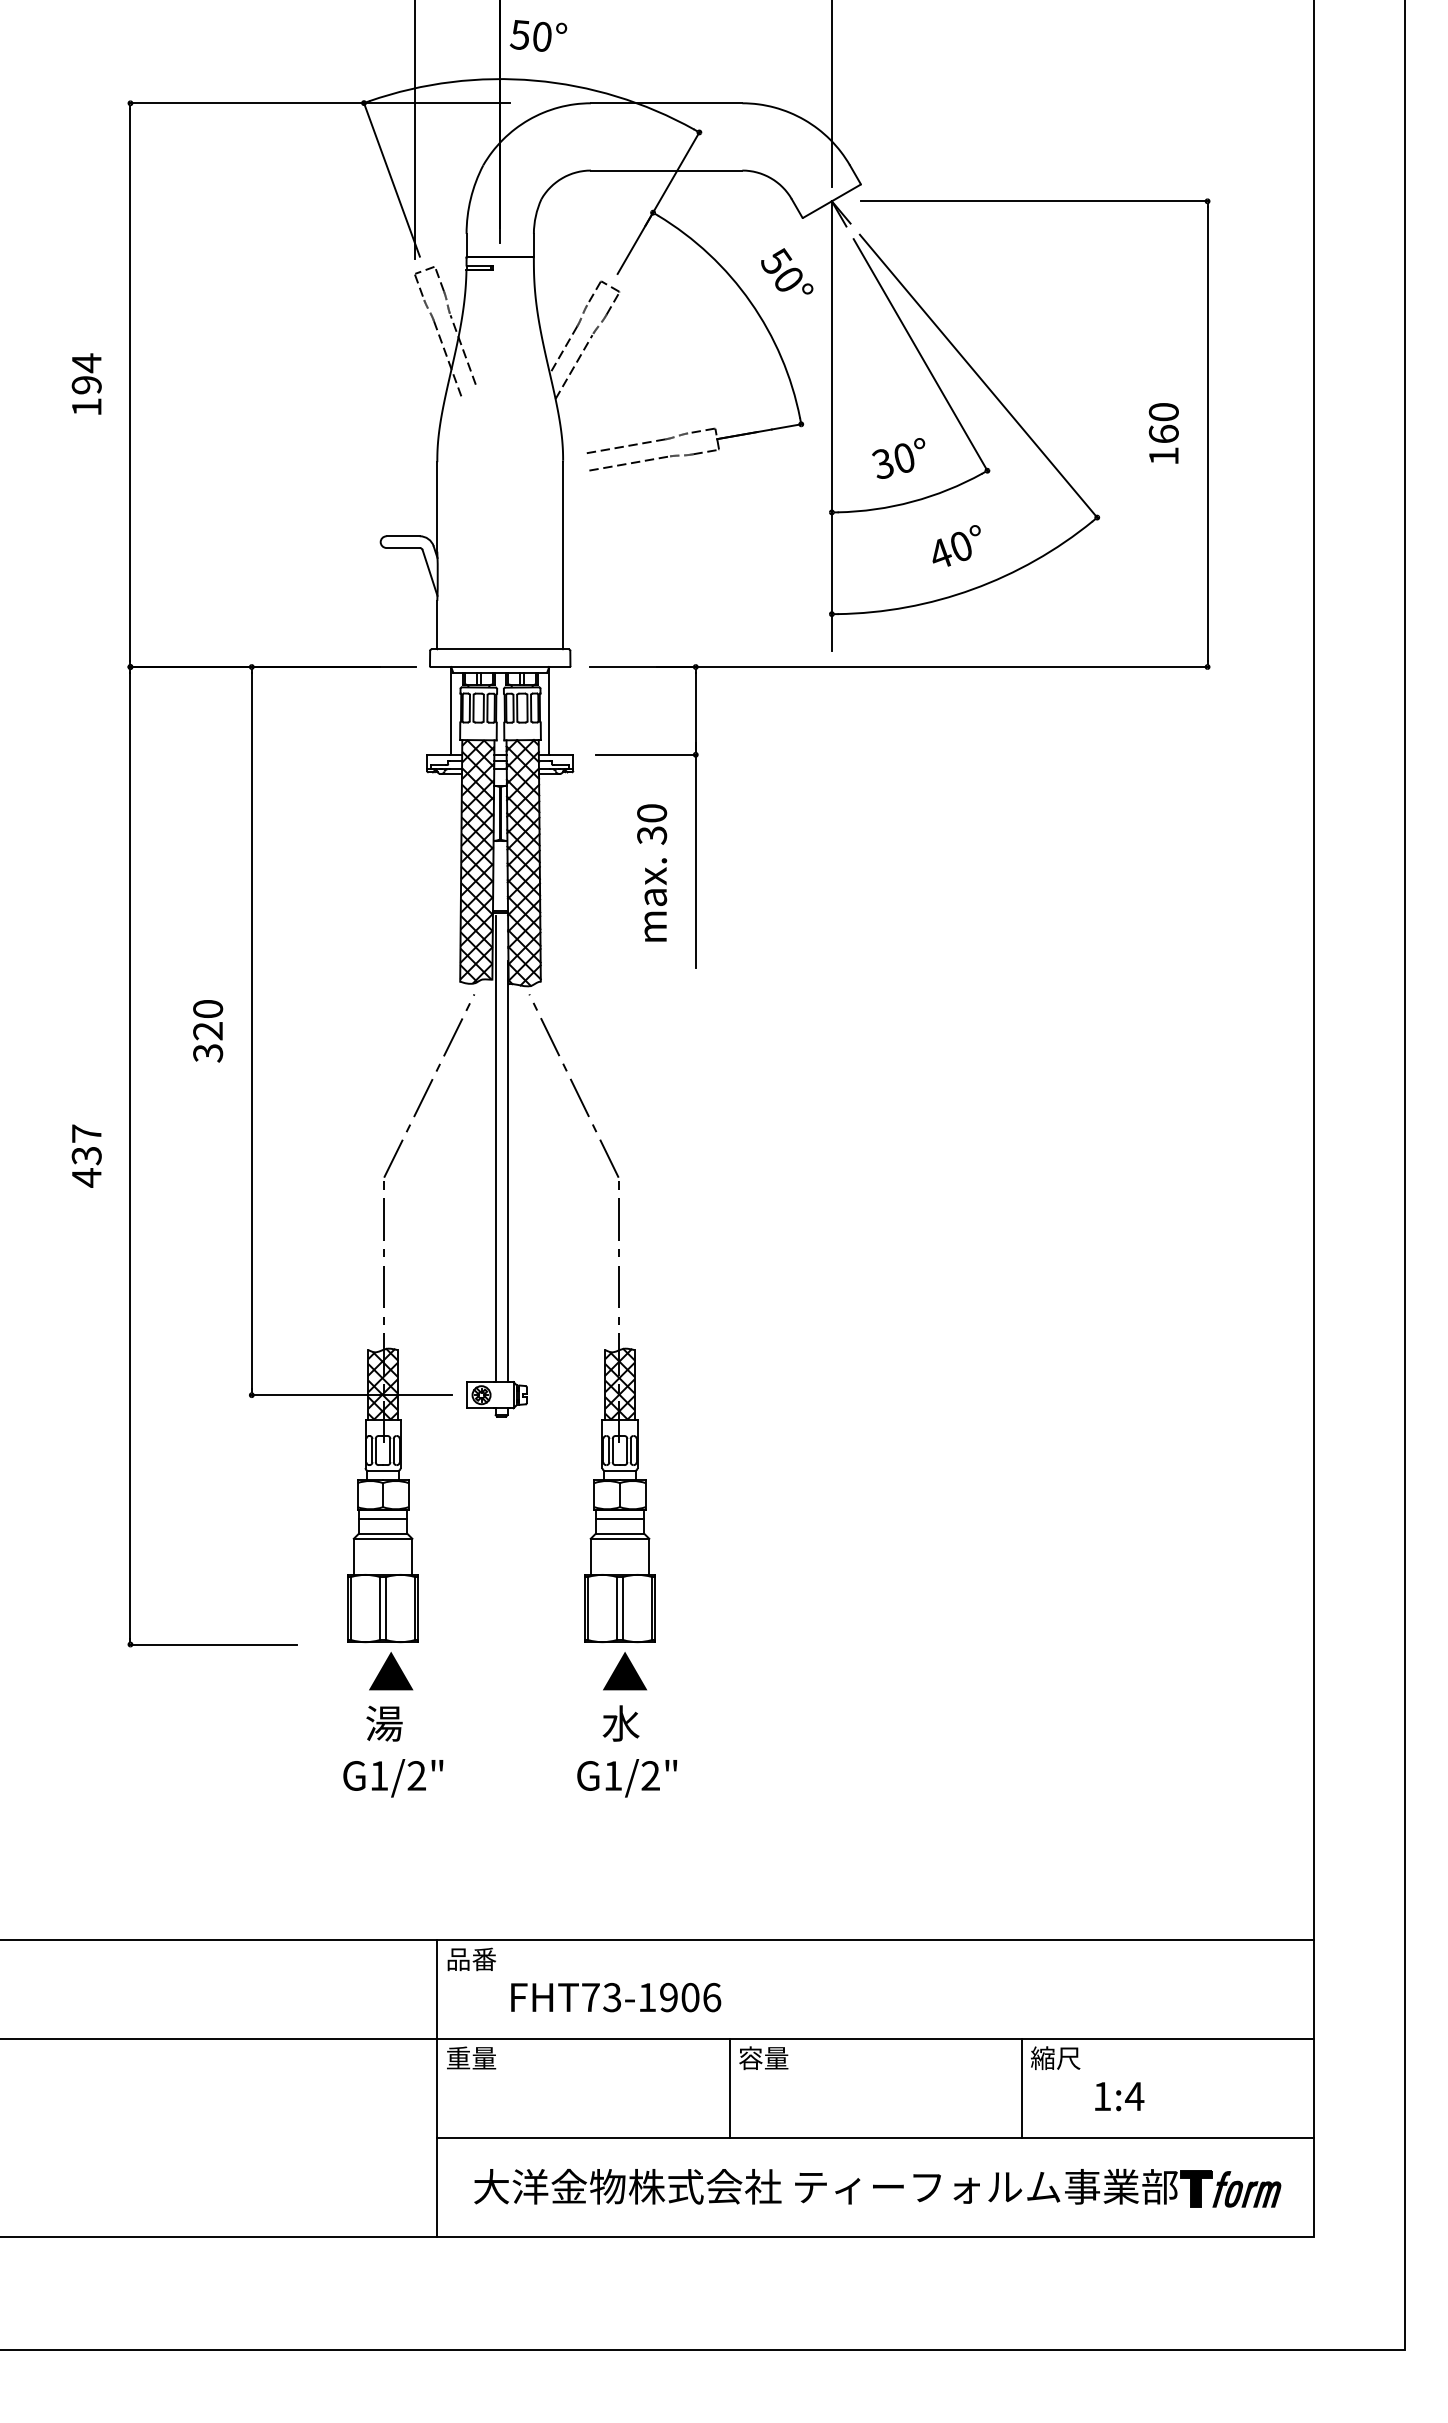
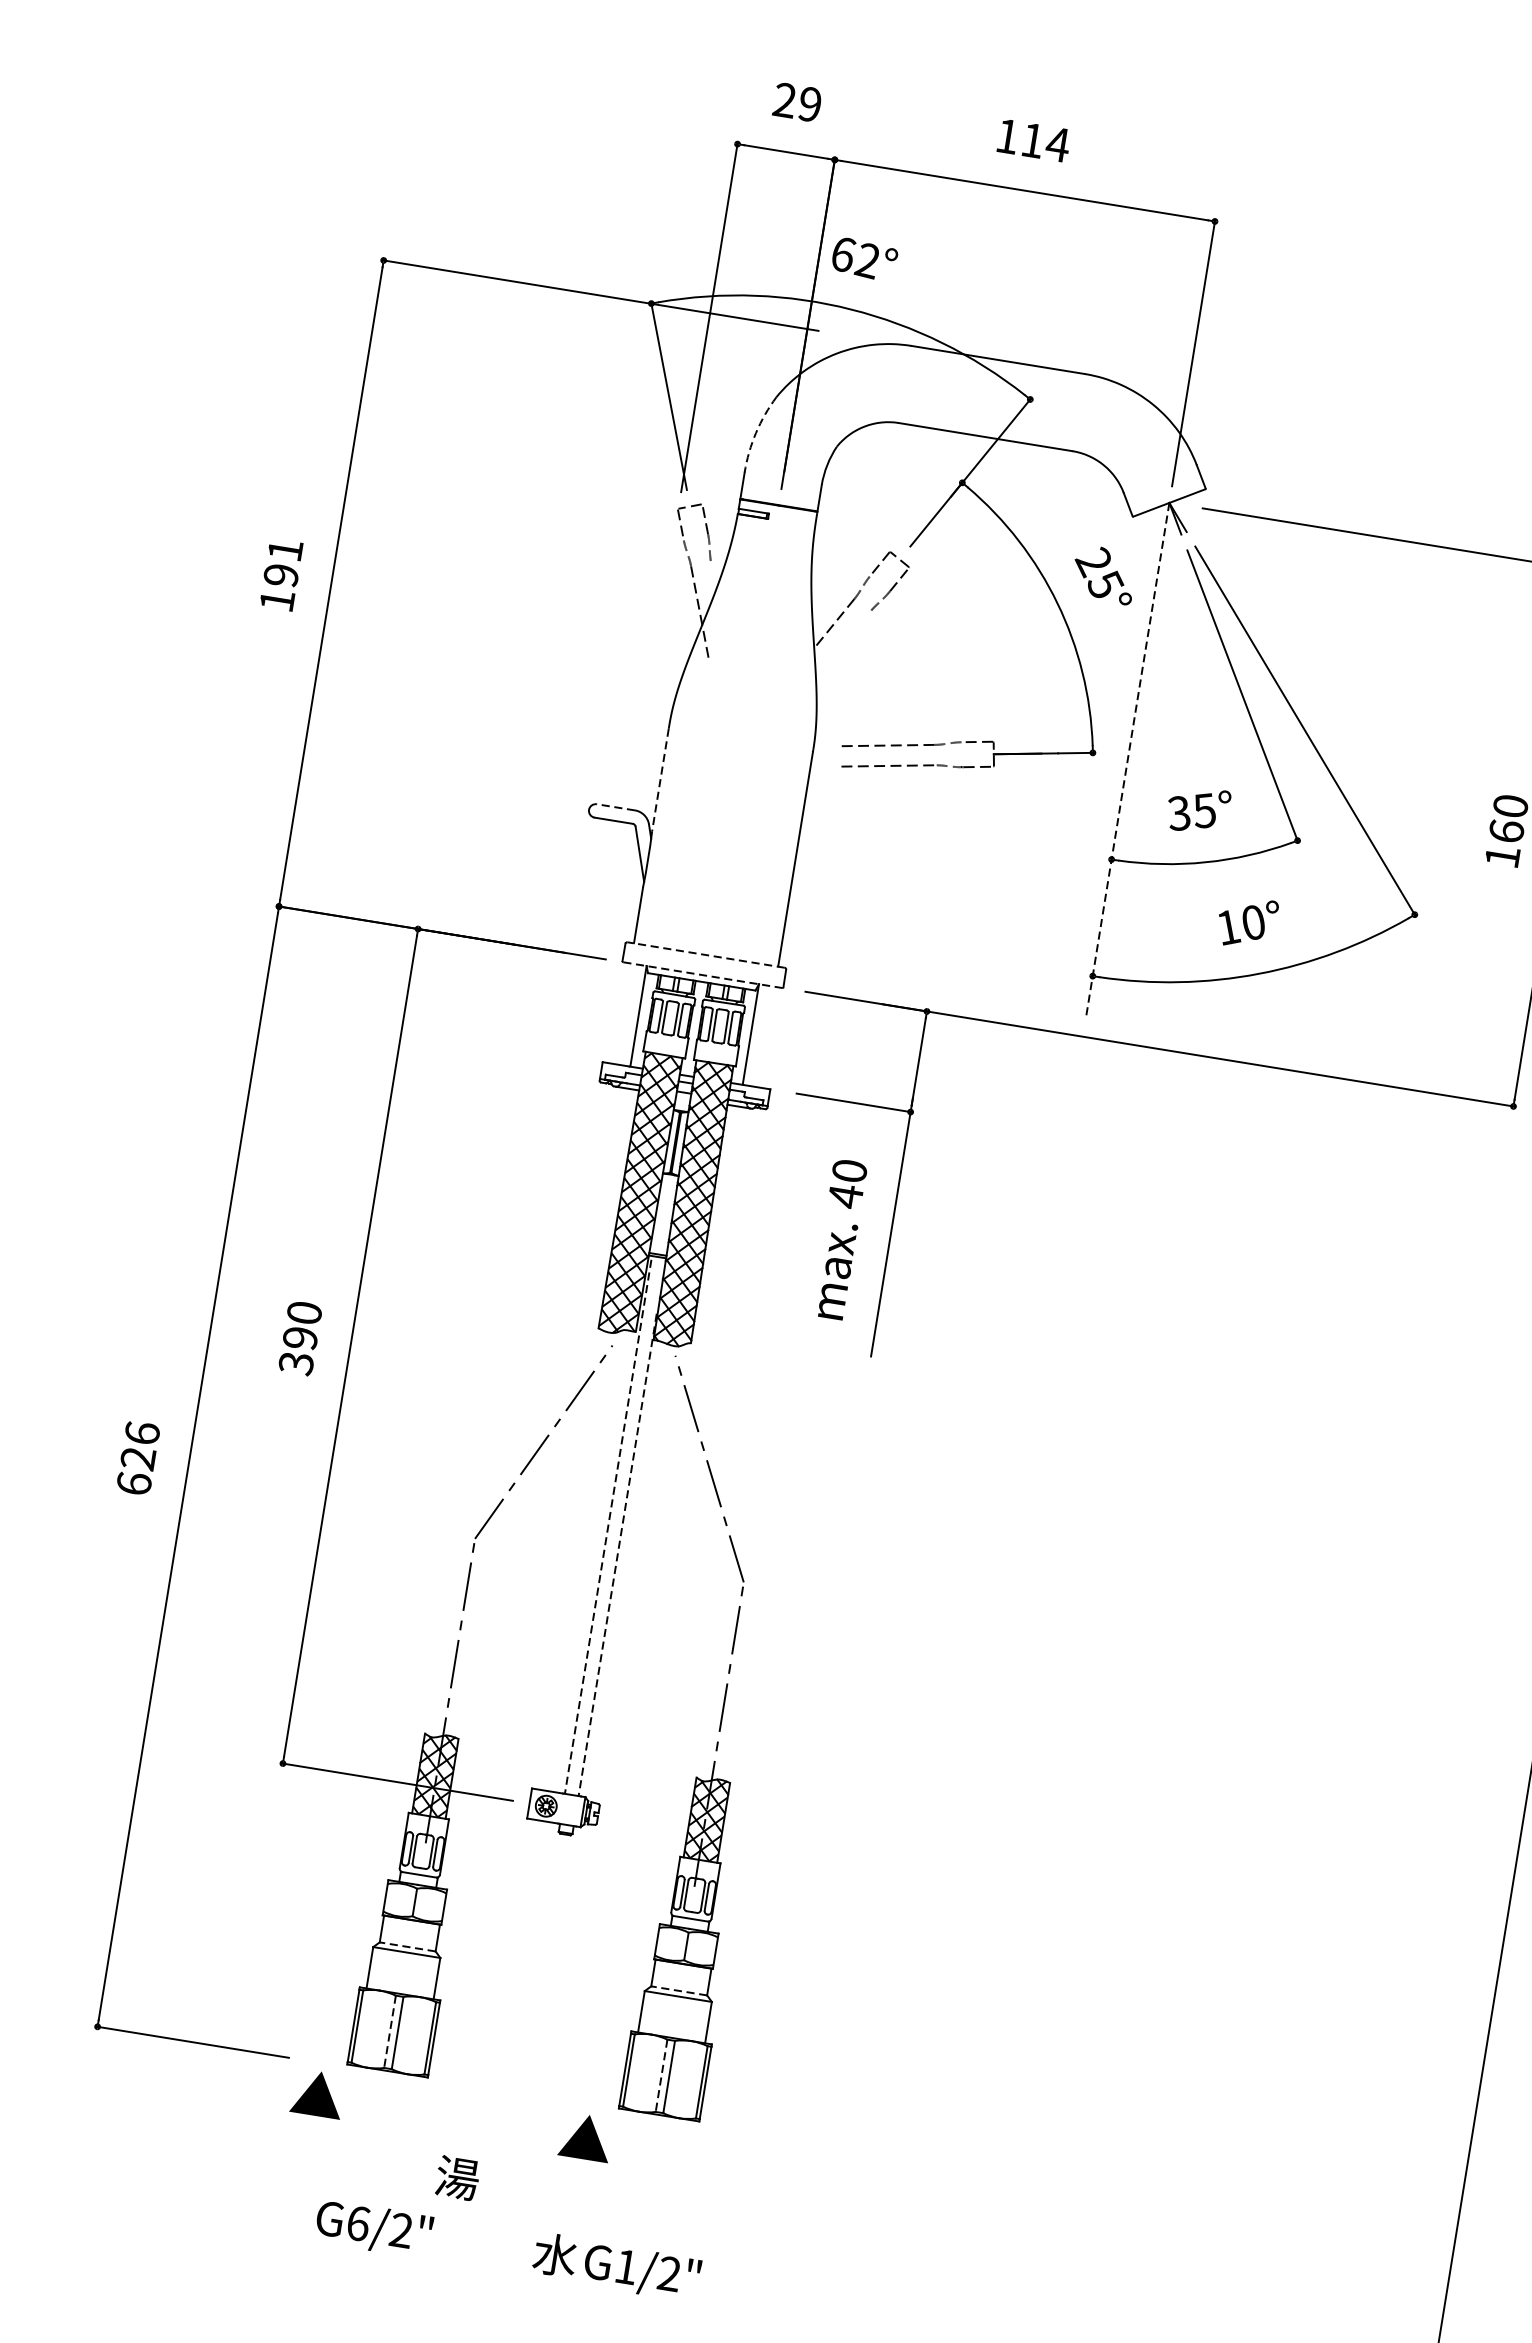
text: (530, 36) -> (854, 258), 50° -> 62°
arc: (470, 198) -> (755, 432), solid -> dashed
text: (781, 269) -> (1098, 571), 50° -> 25°
line: (462, 349) -> (718, 604), removed
text: (86, 363) -> (285, 550), 194 -> 191
line: (573, 367) -> (842, 645), removed
line: (831, 426) -> (1127, 760), solid -> dashed
text: (904, 457) -> (1205, 810), 30° -> 35°
line: (437, 506) -> (660, 779), solid -> dashed
line: (403, 536) -> (616, 807), solid -> dashed
text: (941, 554) -> (1229, 928), 40° -> 10°
line: (500, 649) -> (706, 955), solid -> dashed
line: (500, 667) -> (703, 975), solid -> dashed
text: (652, 835) -> (846, 1196), 30 -> 40
text: (208, 1031) -> (300, 1338), 320 -> 390
line: (495, 1149) -> (607, 1527), solid -> dashed
text: (86, 1155) -> (138, 1458), 437 -> 626
line: (507, 1172) -> (617, 1555), solid -> dashed
line: (382, 1519) -> (409, 1930), removed
line: (619, 1519) -> (681, 1974), removed
line: (382, 1533) -> (407, 1946), solid -> dashed
line: (619, 1533) -> (678, 1990), solid -> dashed
line: (379, 1608) -> (389, 2031), solid -> dashed
line: (616, 1608) -> (661, 2075), solid -> dashed
text: (391, 1671) -> (318, 2094), moved
text: (625, 1671) -> (586, 2137), moved
text: (384, 1723) -> (457, 2178), moved
text: (620, 1723) -> (554, 2254), moved
text: (379, 1775) -> (358, 2223), G1/2" -> G6/2"

